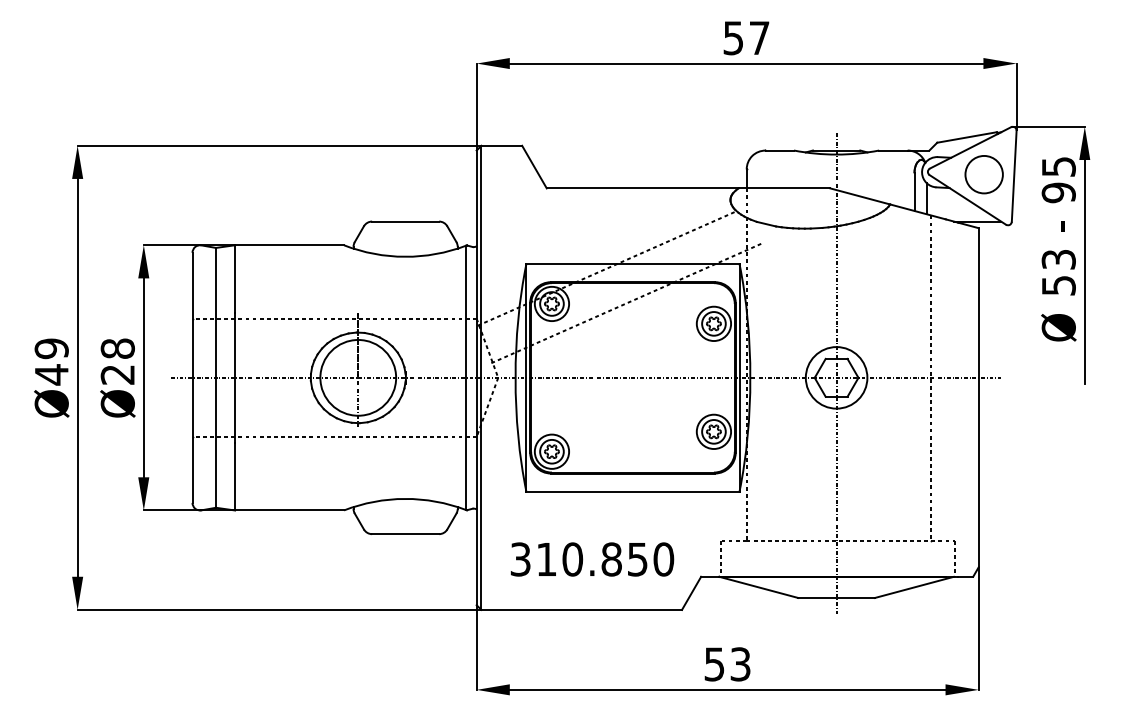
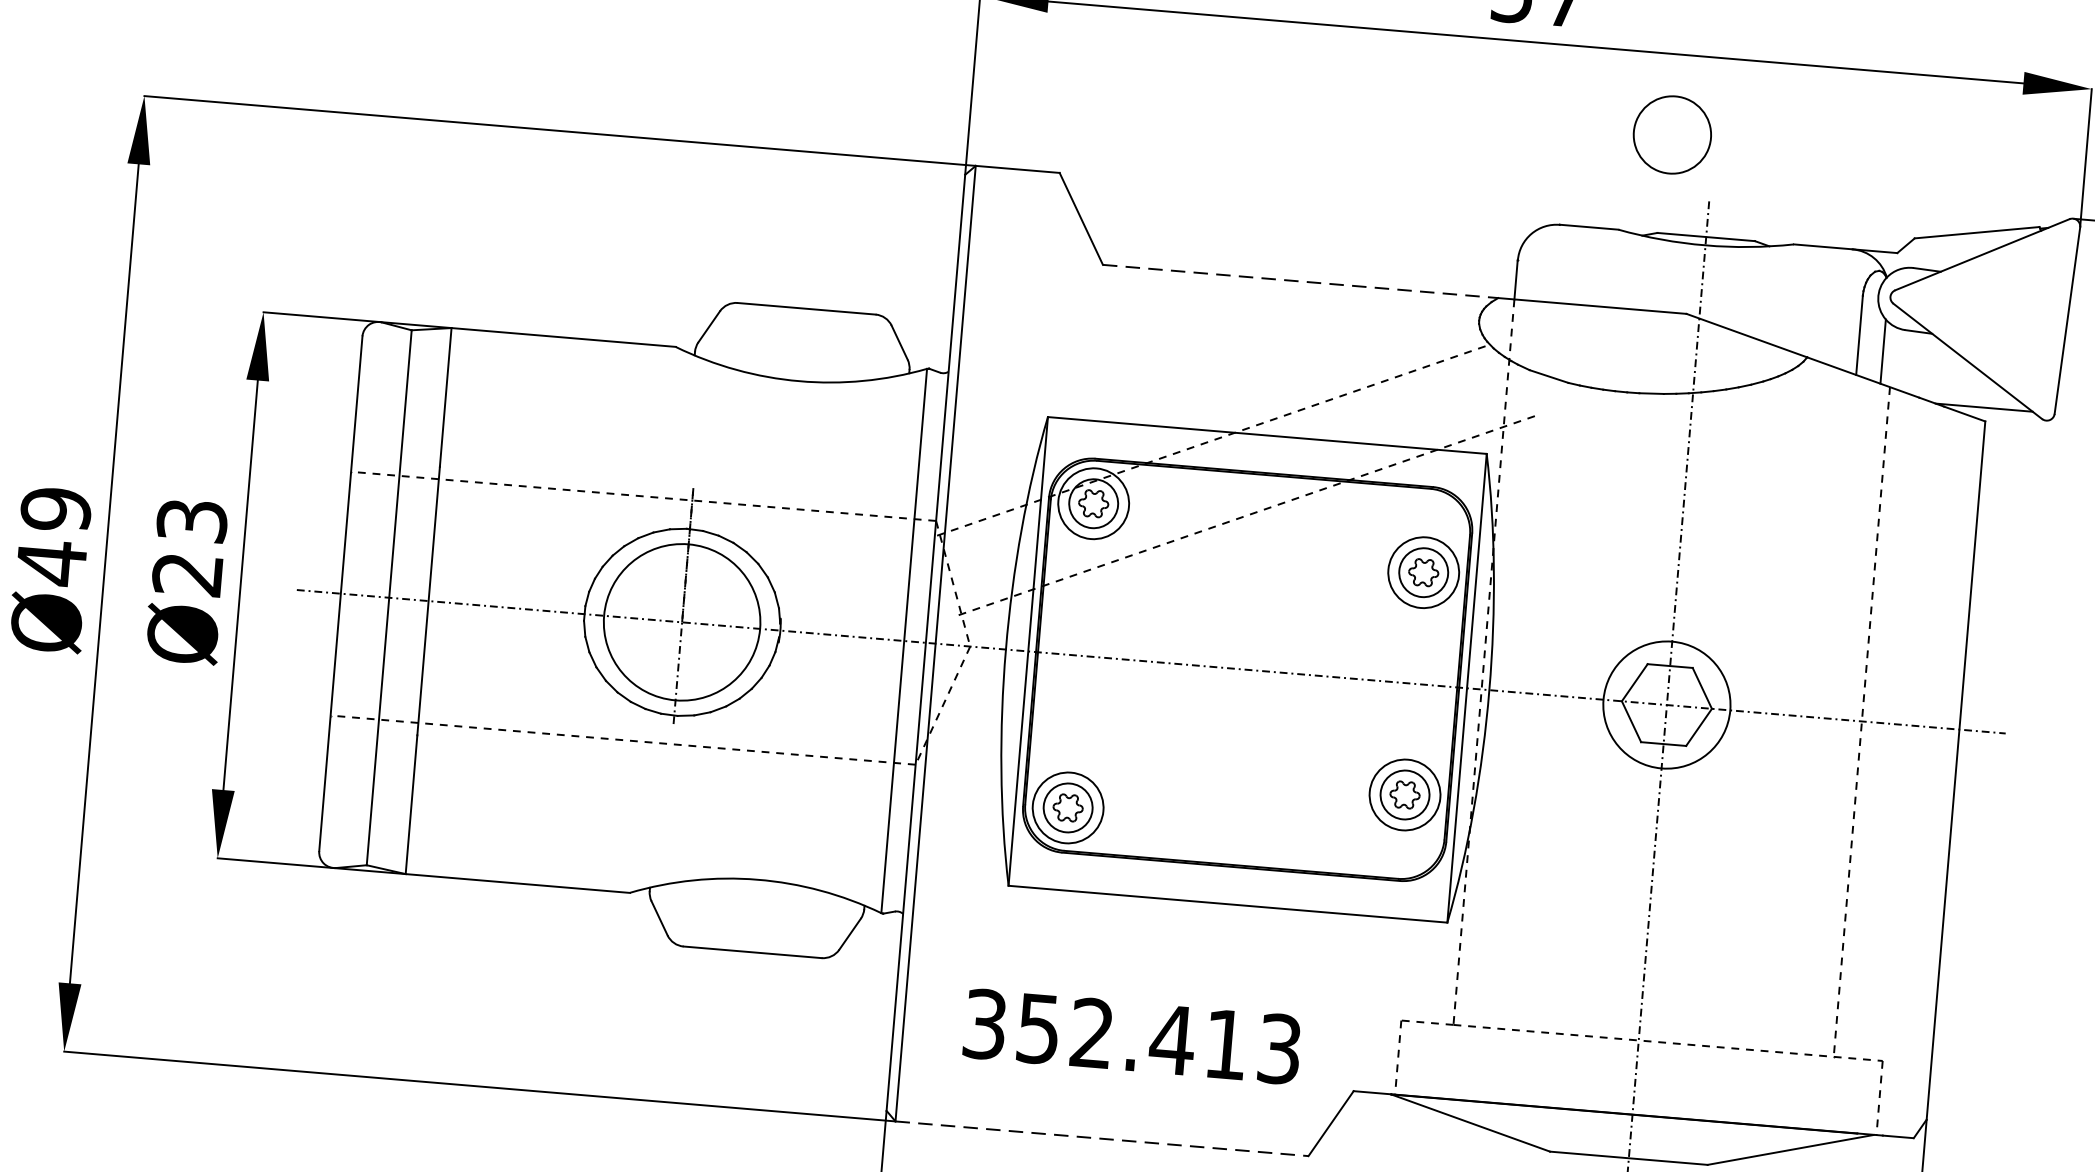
circle: (983, 174) -> (1671, 134), moved
line: (643, 188) -> (1302, 281), solid -> dashed
text: (117, 348) -> (191, 520), Ø28 -> Ø23
text: (605, 559) -> (1159, 1039), 310.850 -> 352.413
line: (582, 609) -> (1103, 1138), solid -> dashed

